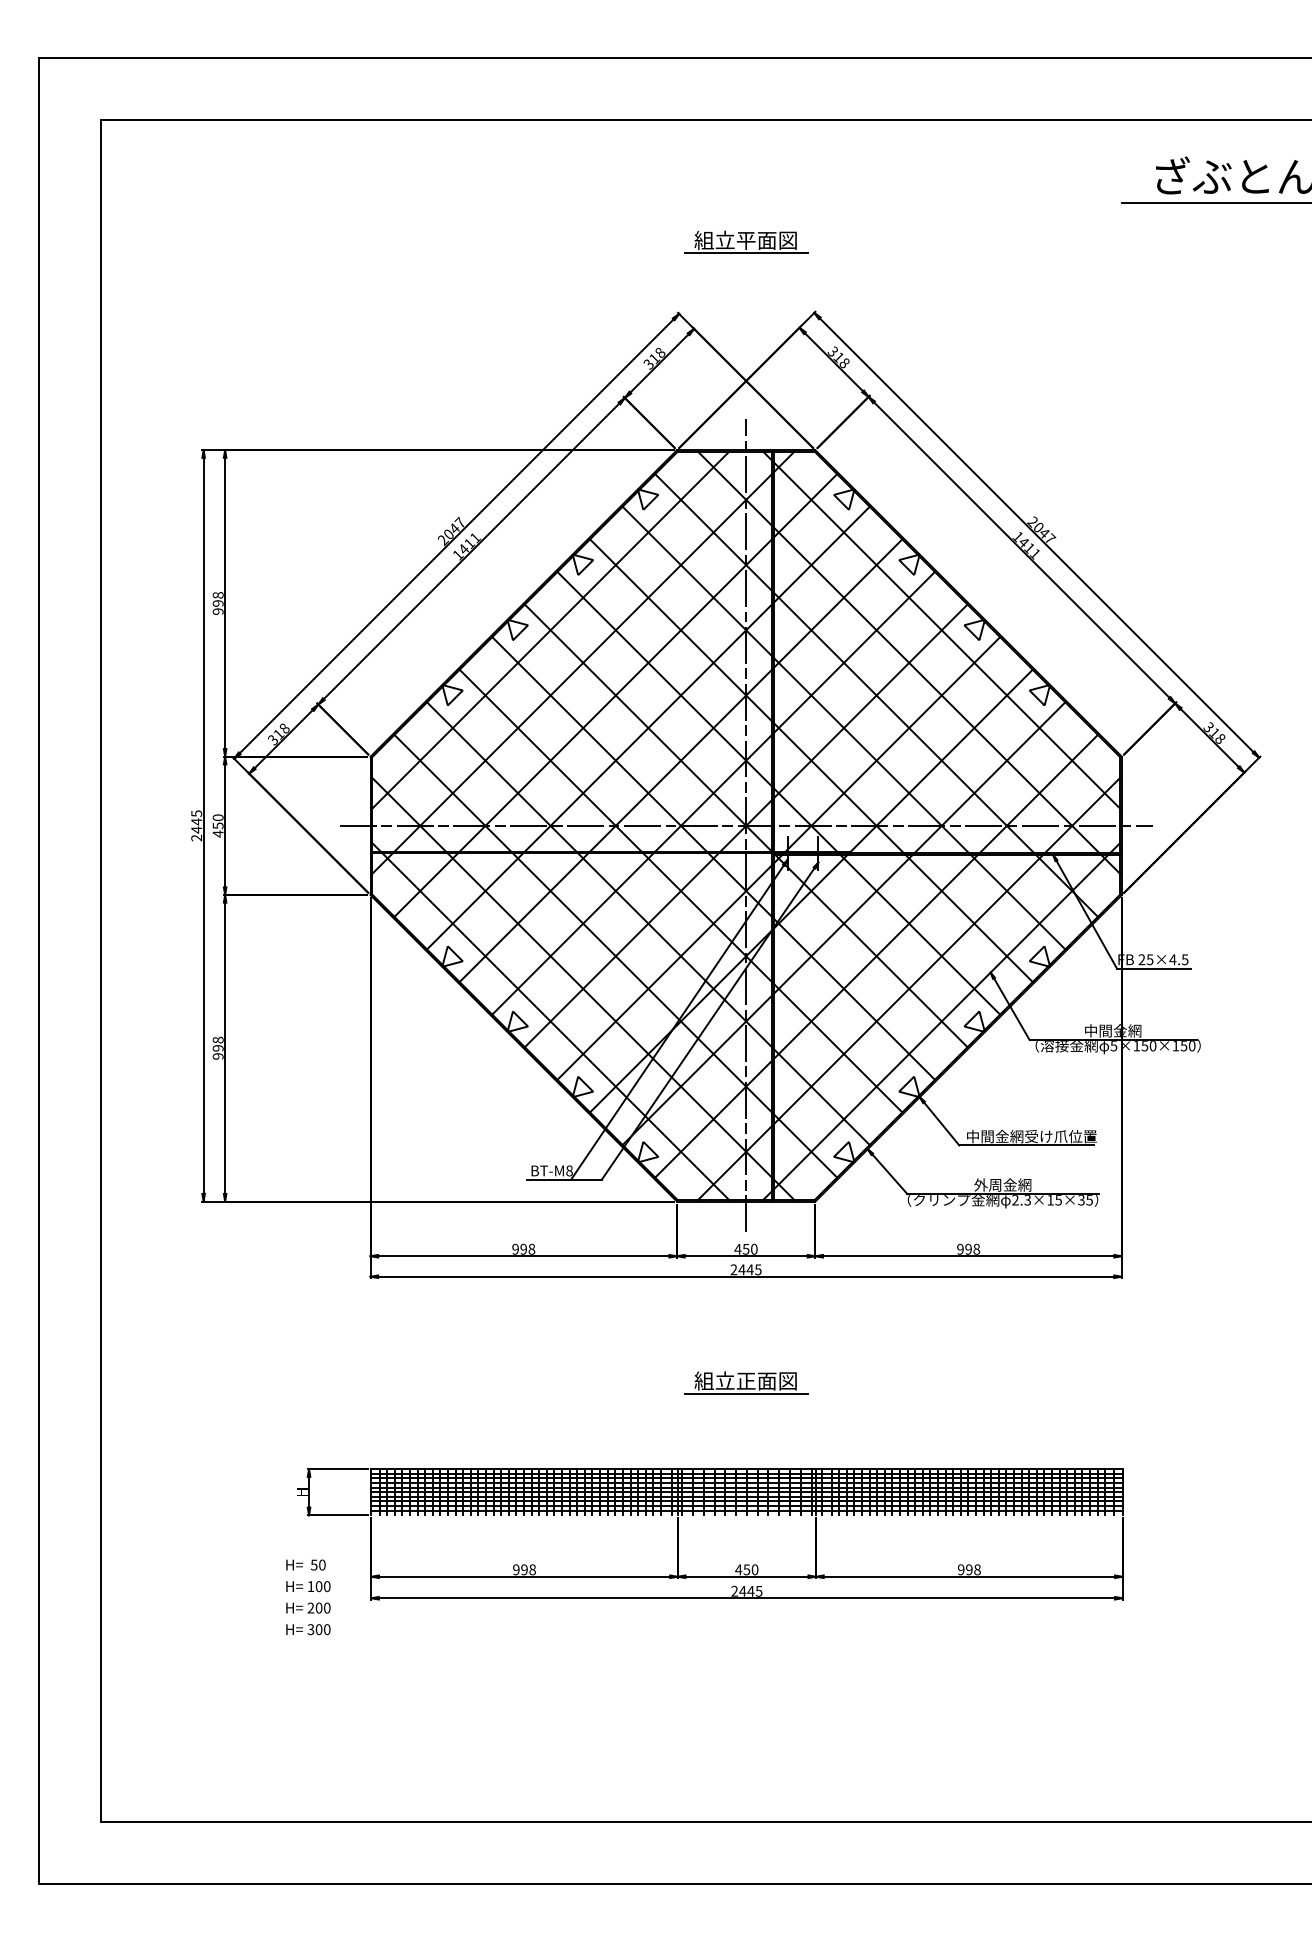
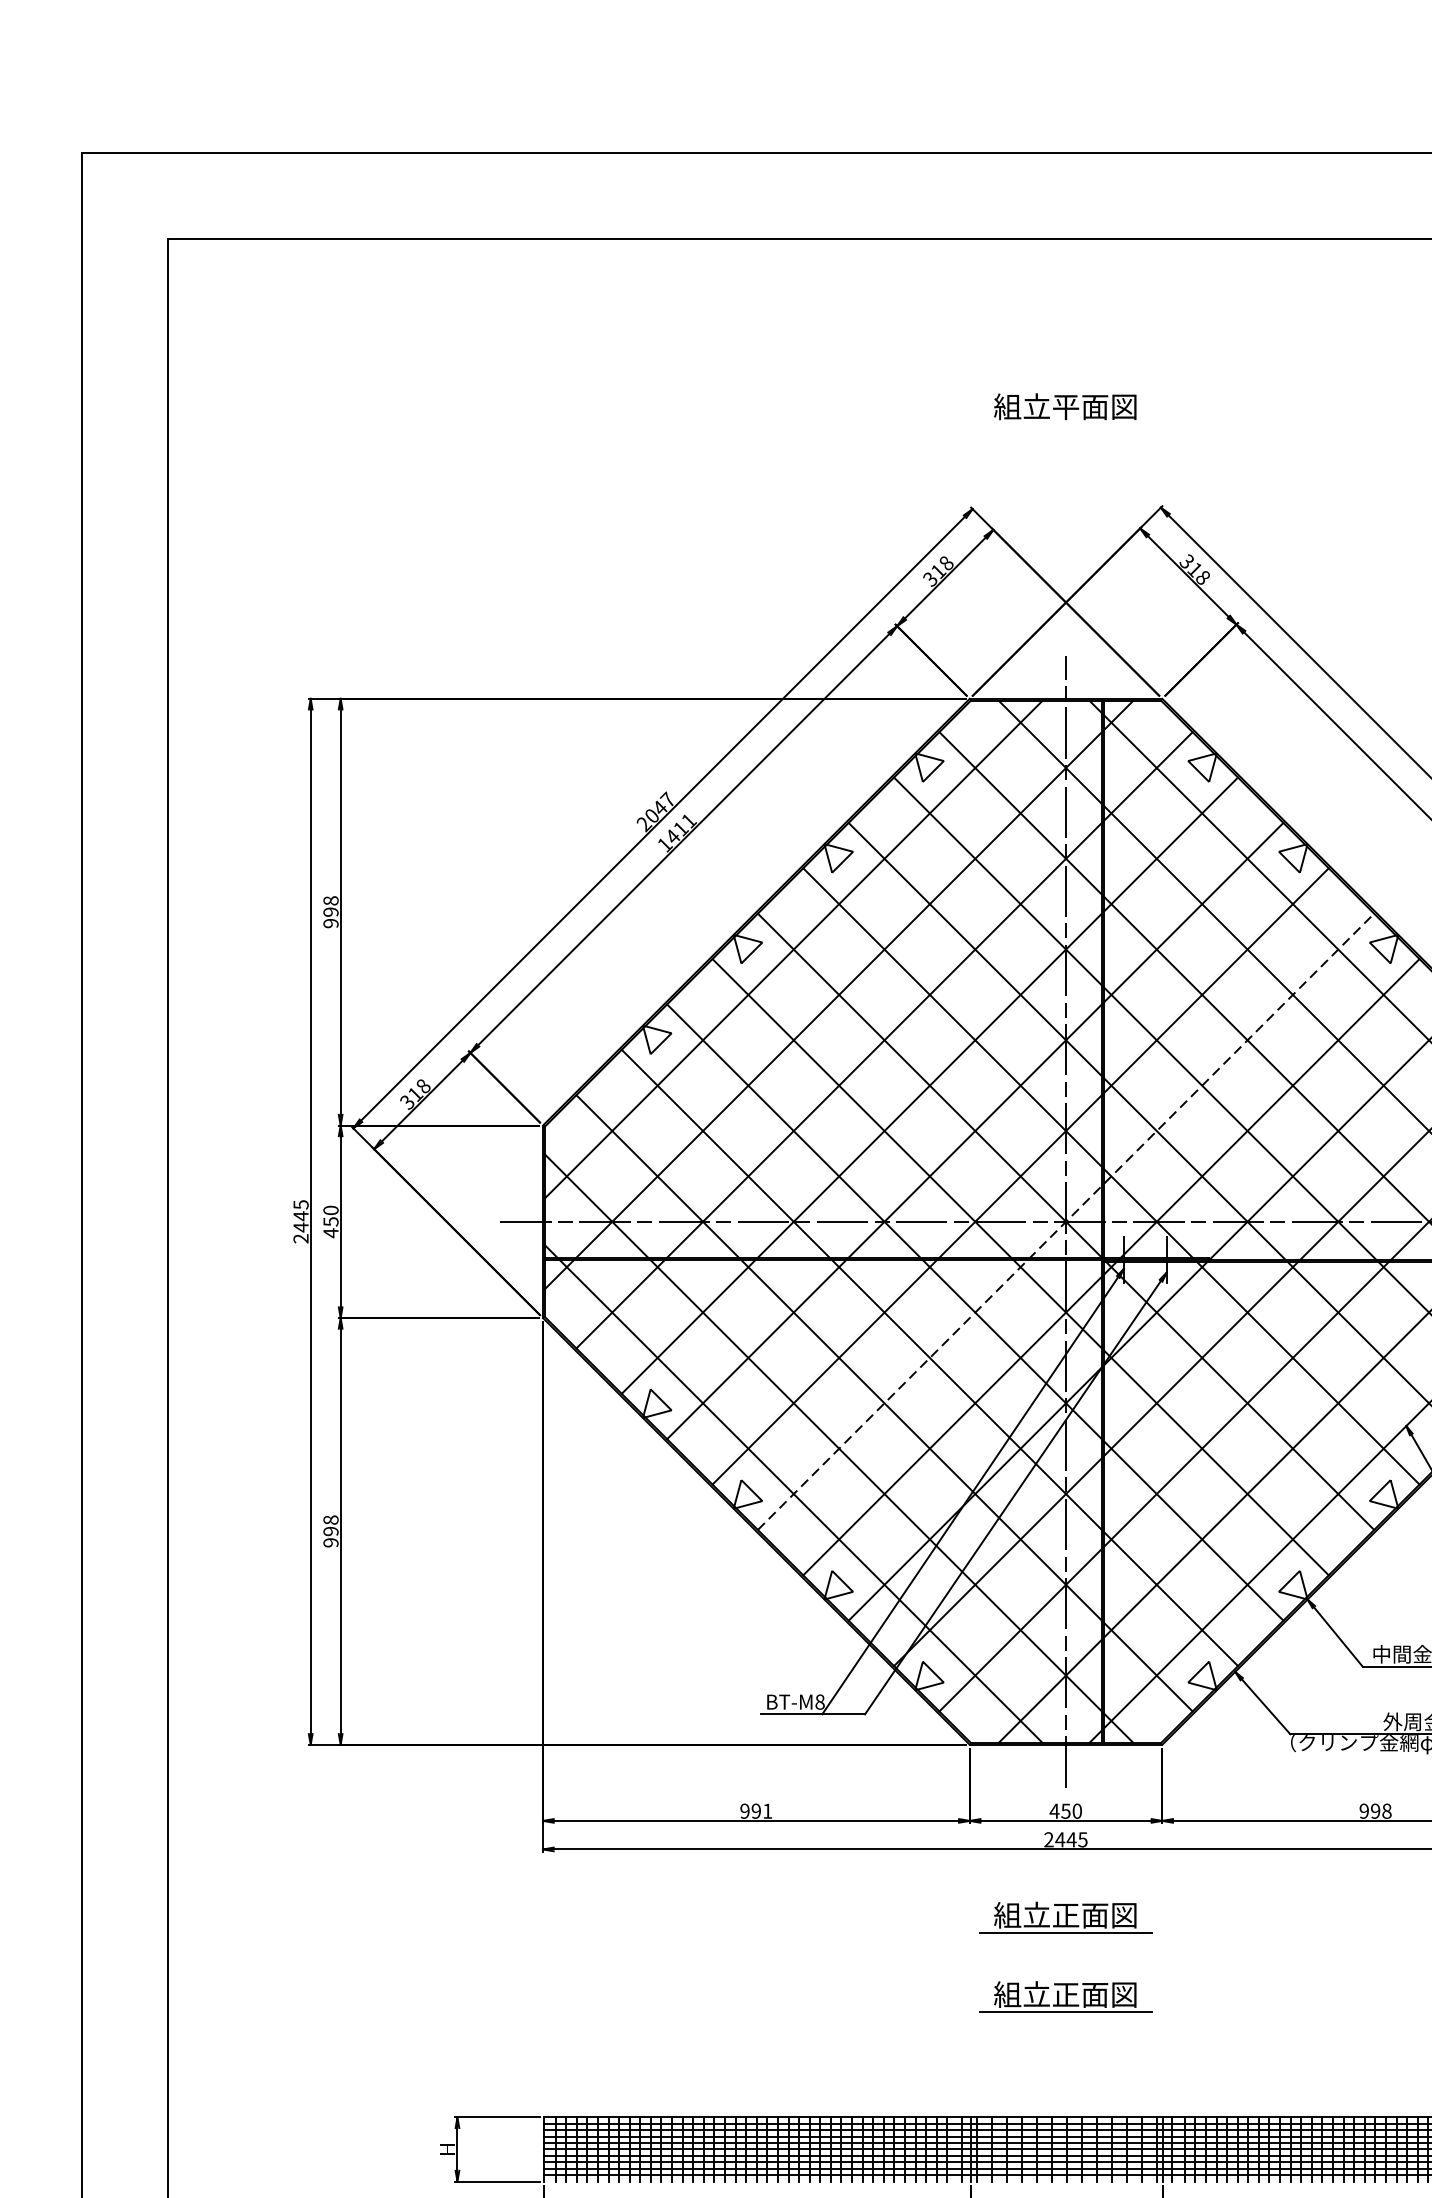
line: (745, 253) -> (1065, 424), removed
line: (746, 825) -> (1066, 1221), solid -> dashed
text: (531, 1248) -> (767, 1810), 998 -> 991
part: (746, 1325) -> (1066, 1917), added

